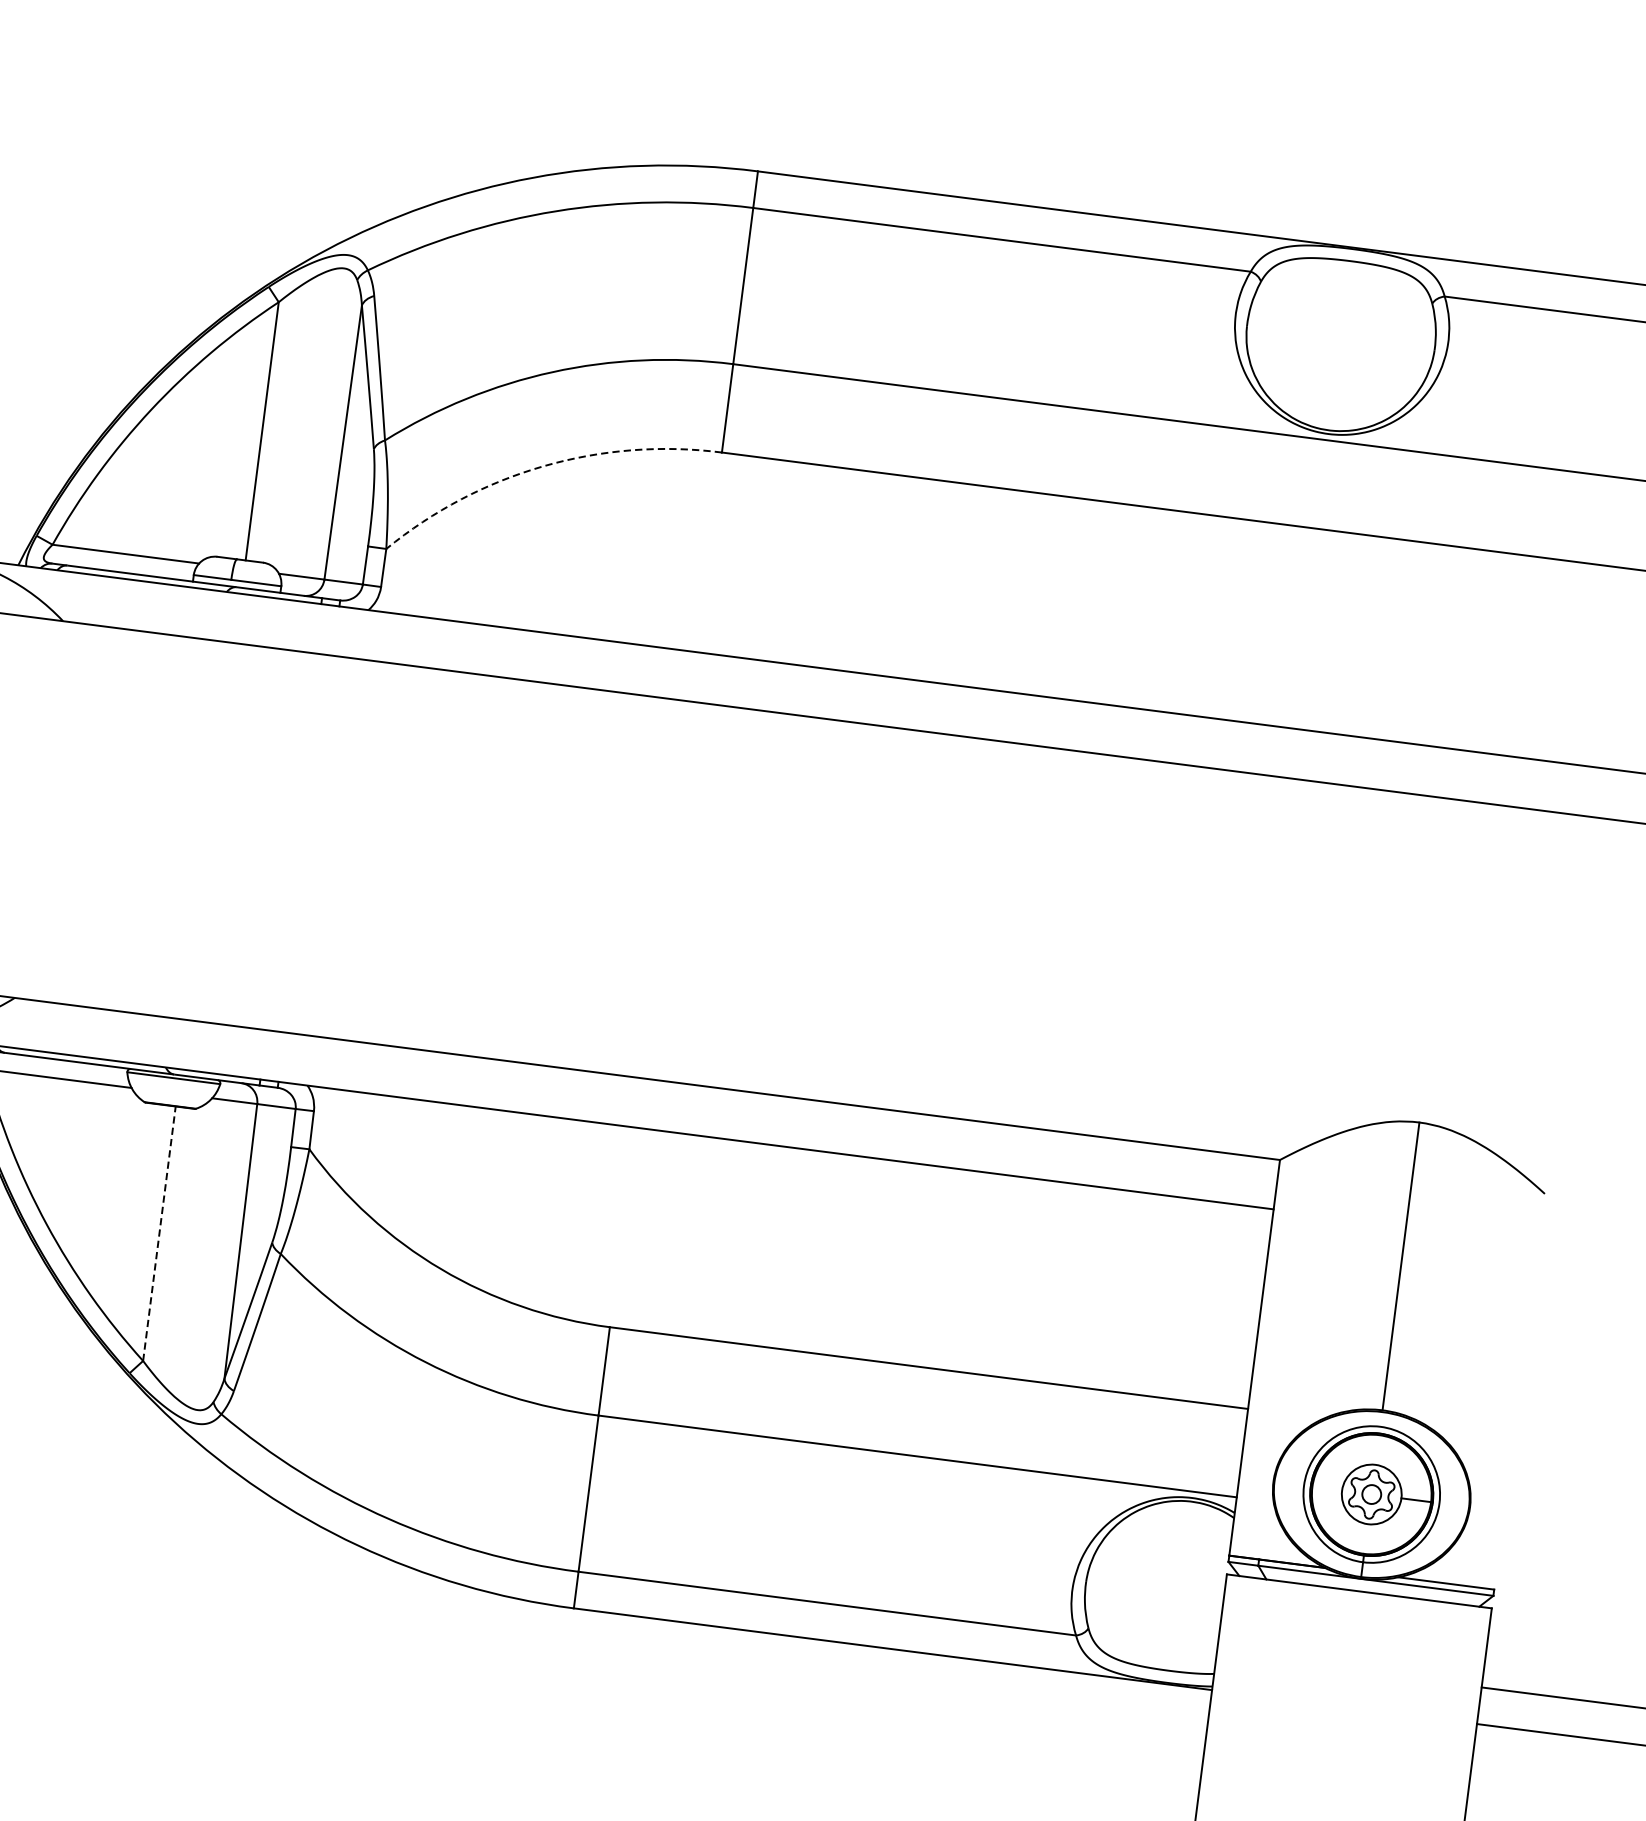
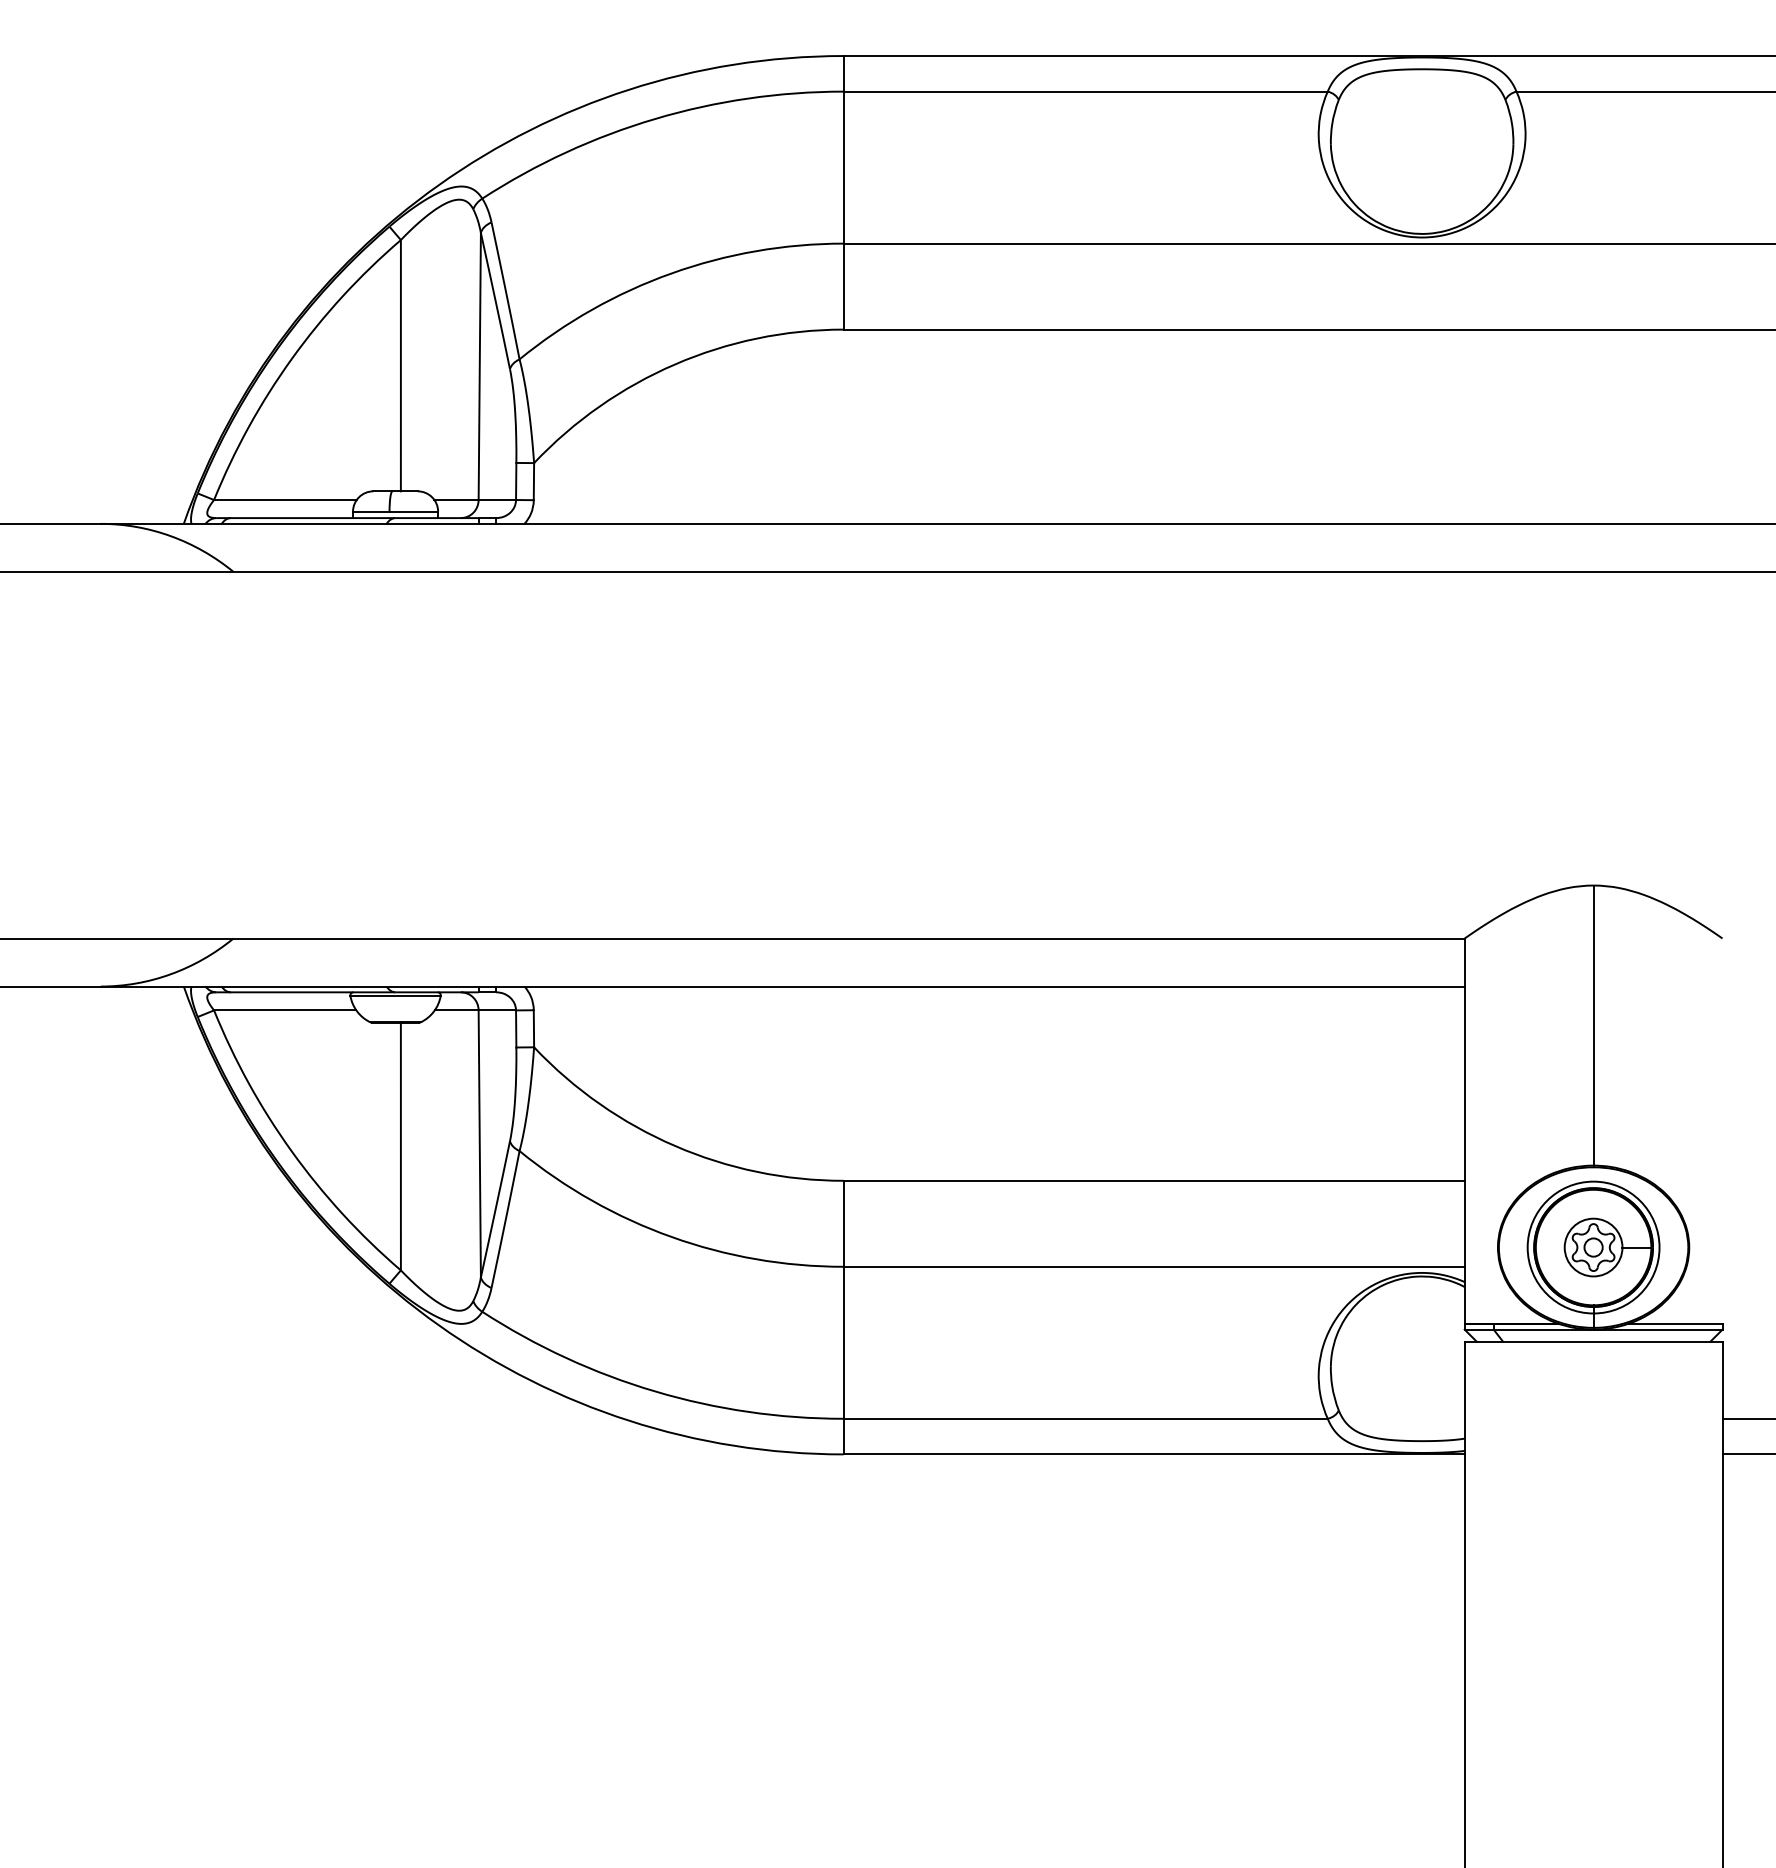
arc: (544, 466) -> (675, 364), dashed -> solid
line: (159, 1233) -> (400, 1146), dashed -> solid

